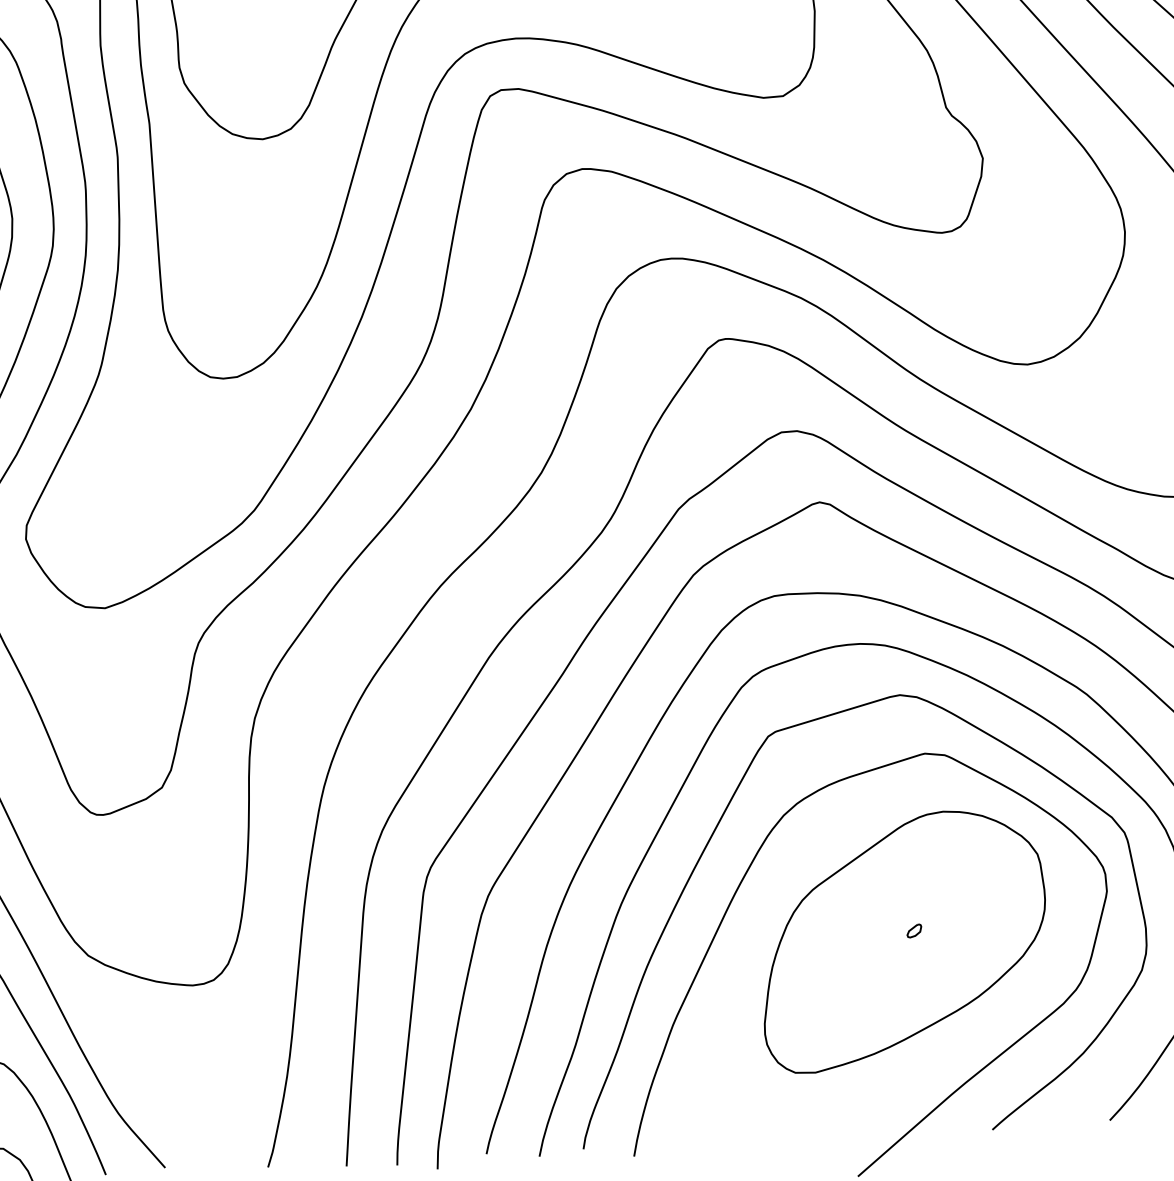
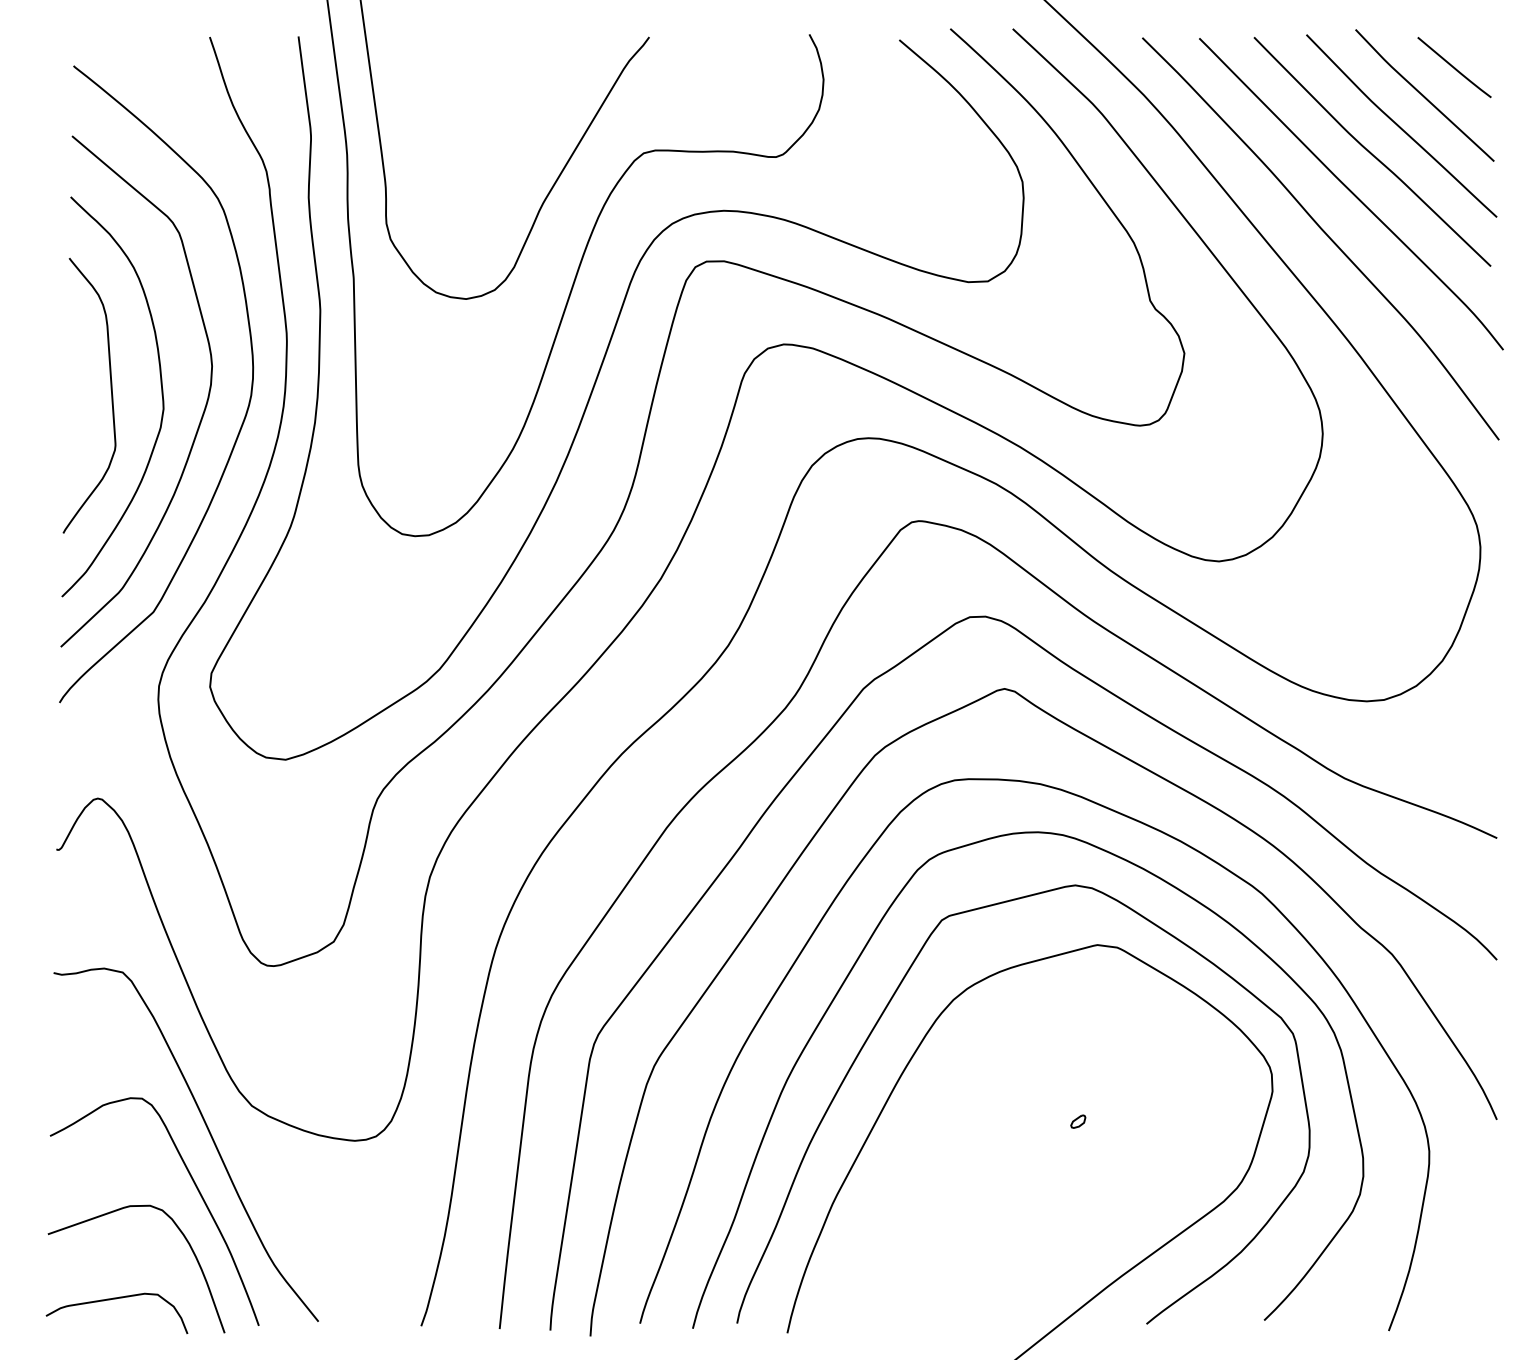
part: (904, 941) -> (1067, 1131), removed

